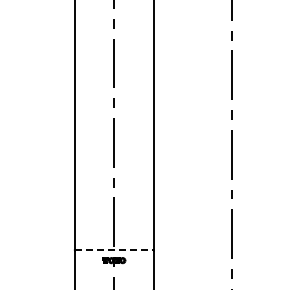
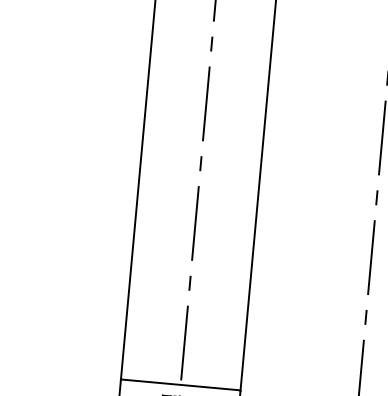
line: (114, 250) -> (180, 385), dashed -> solid

